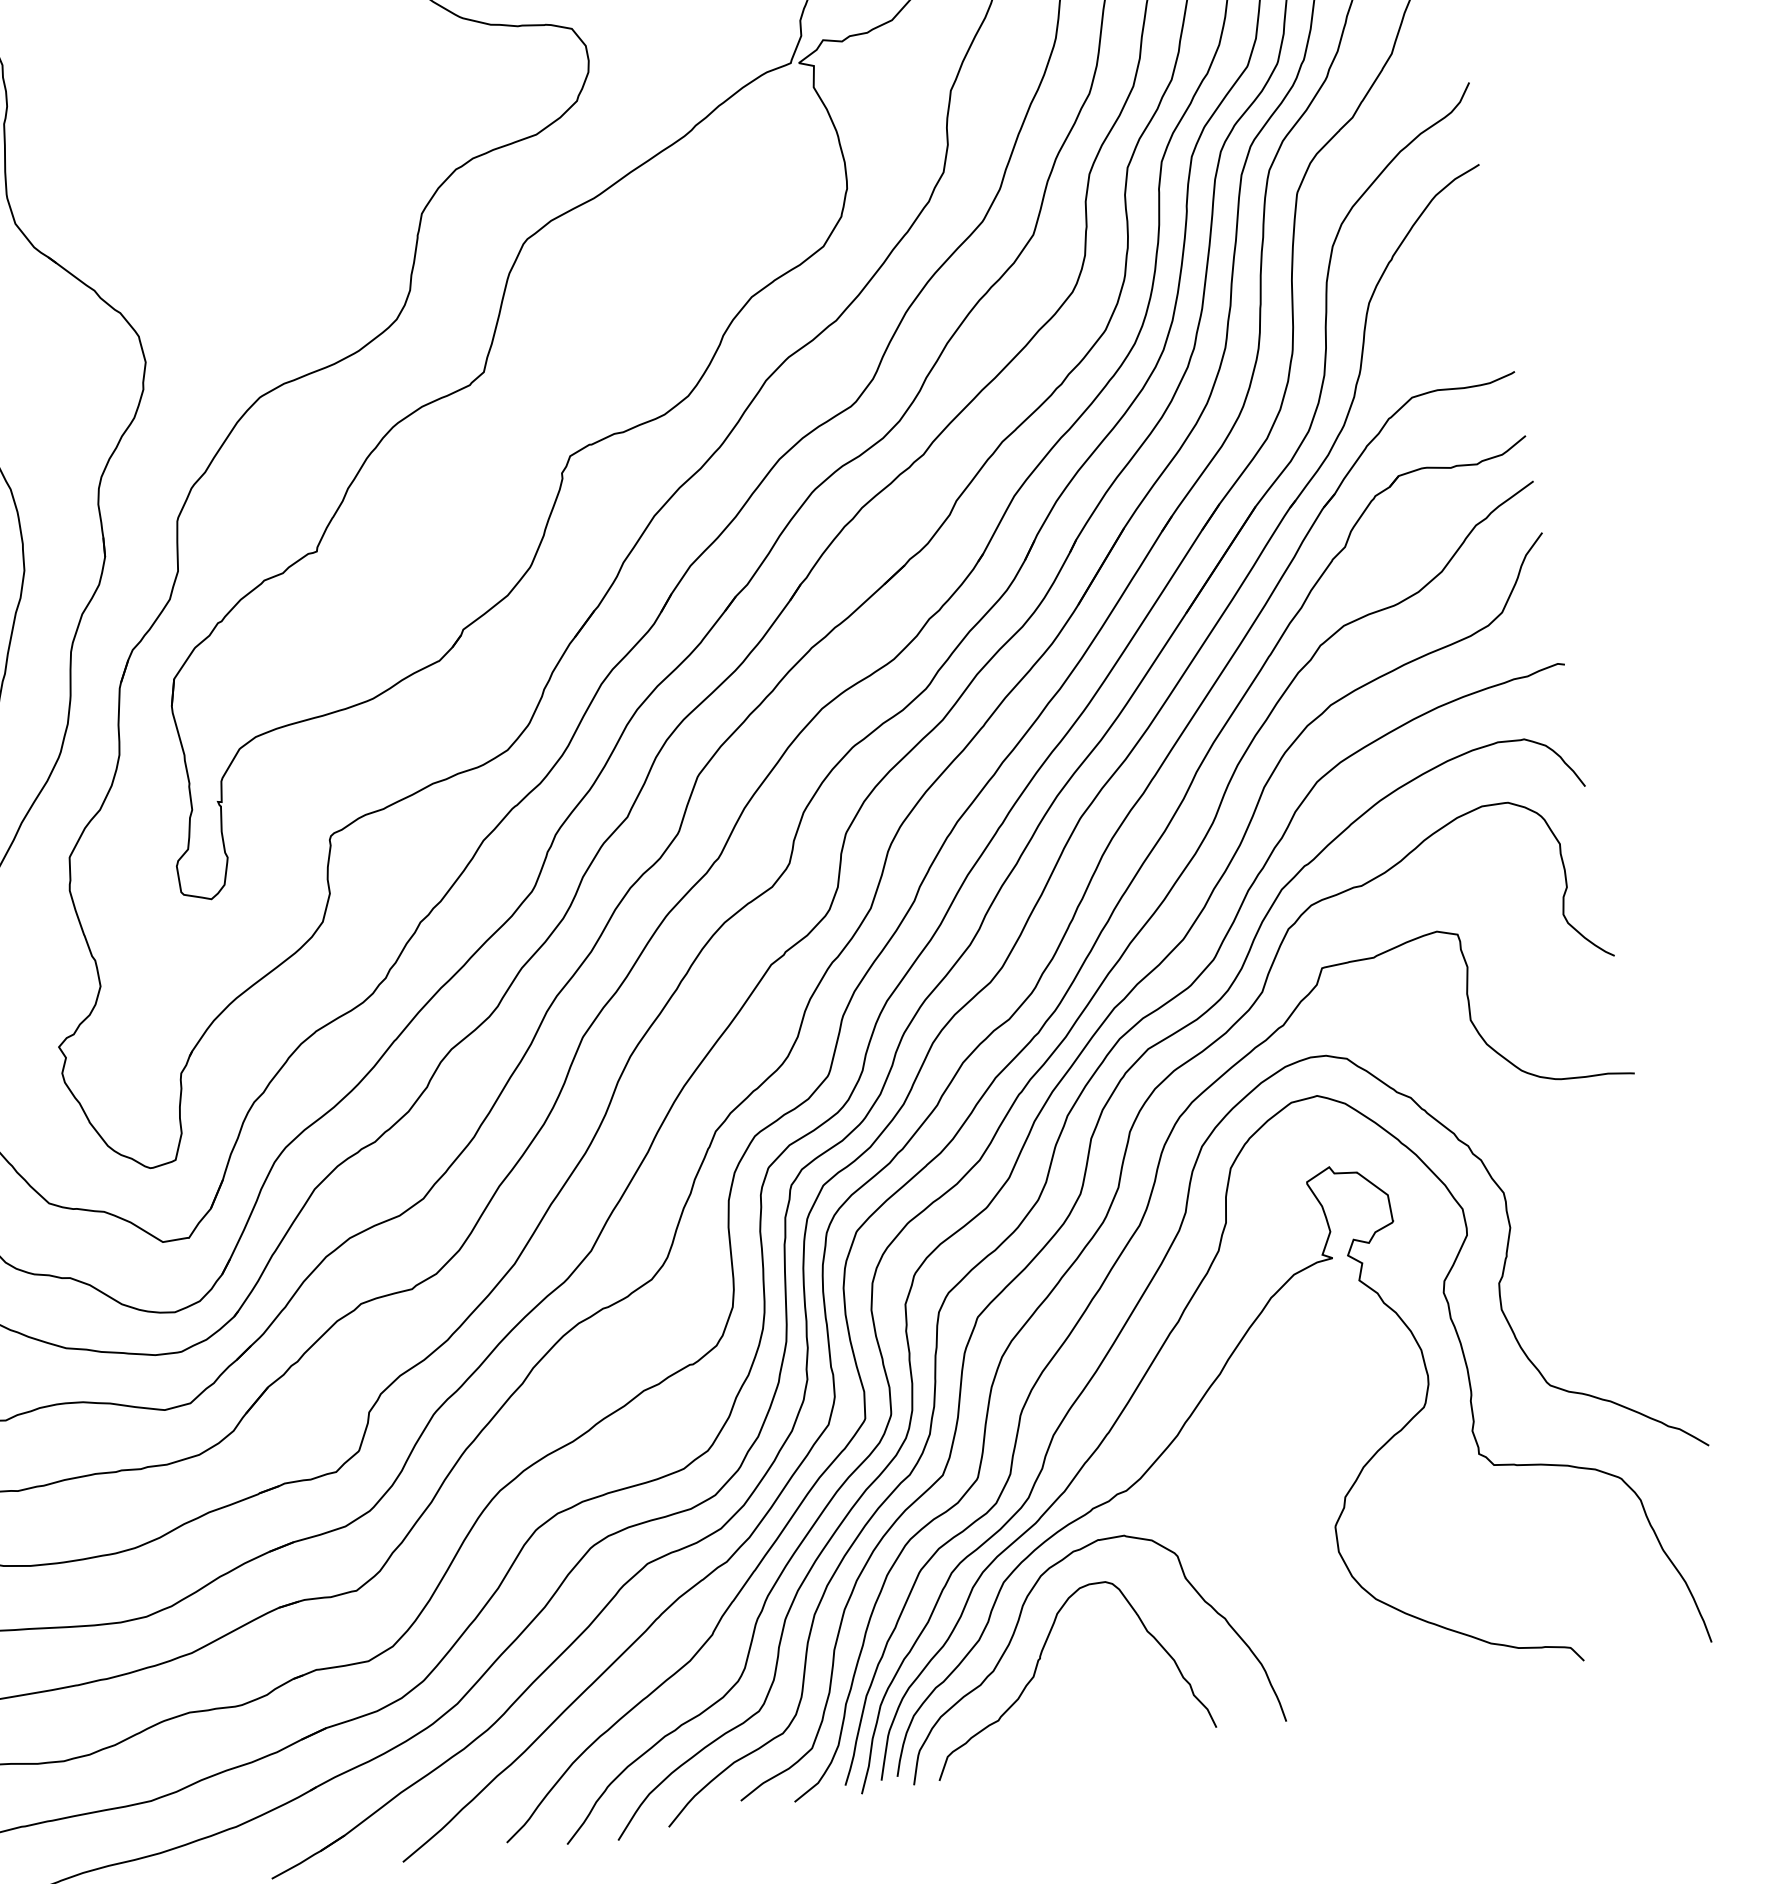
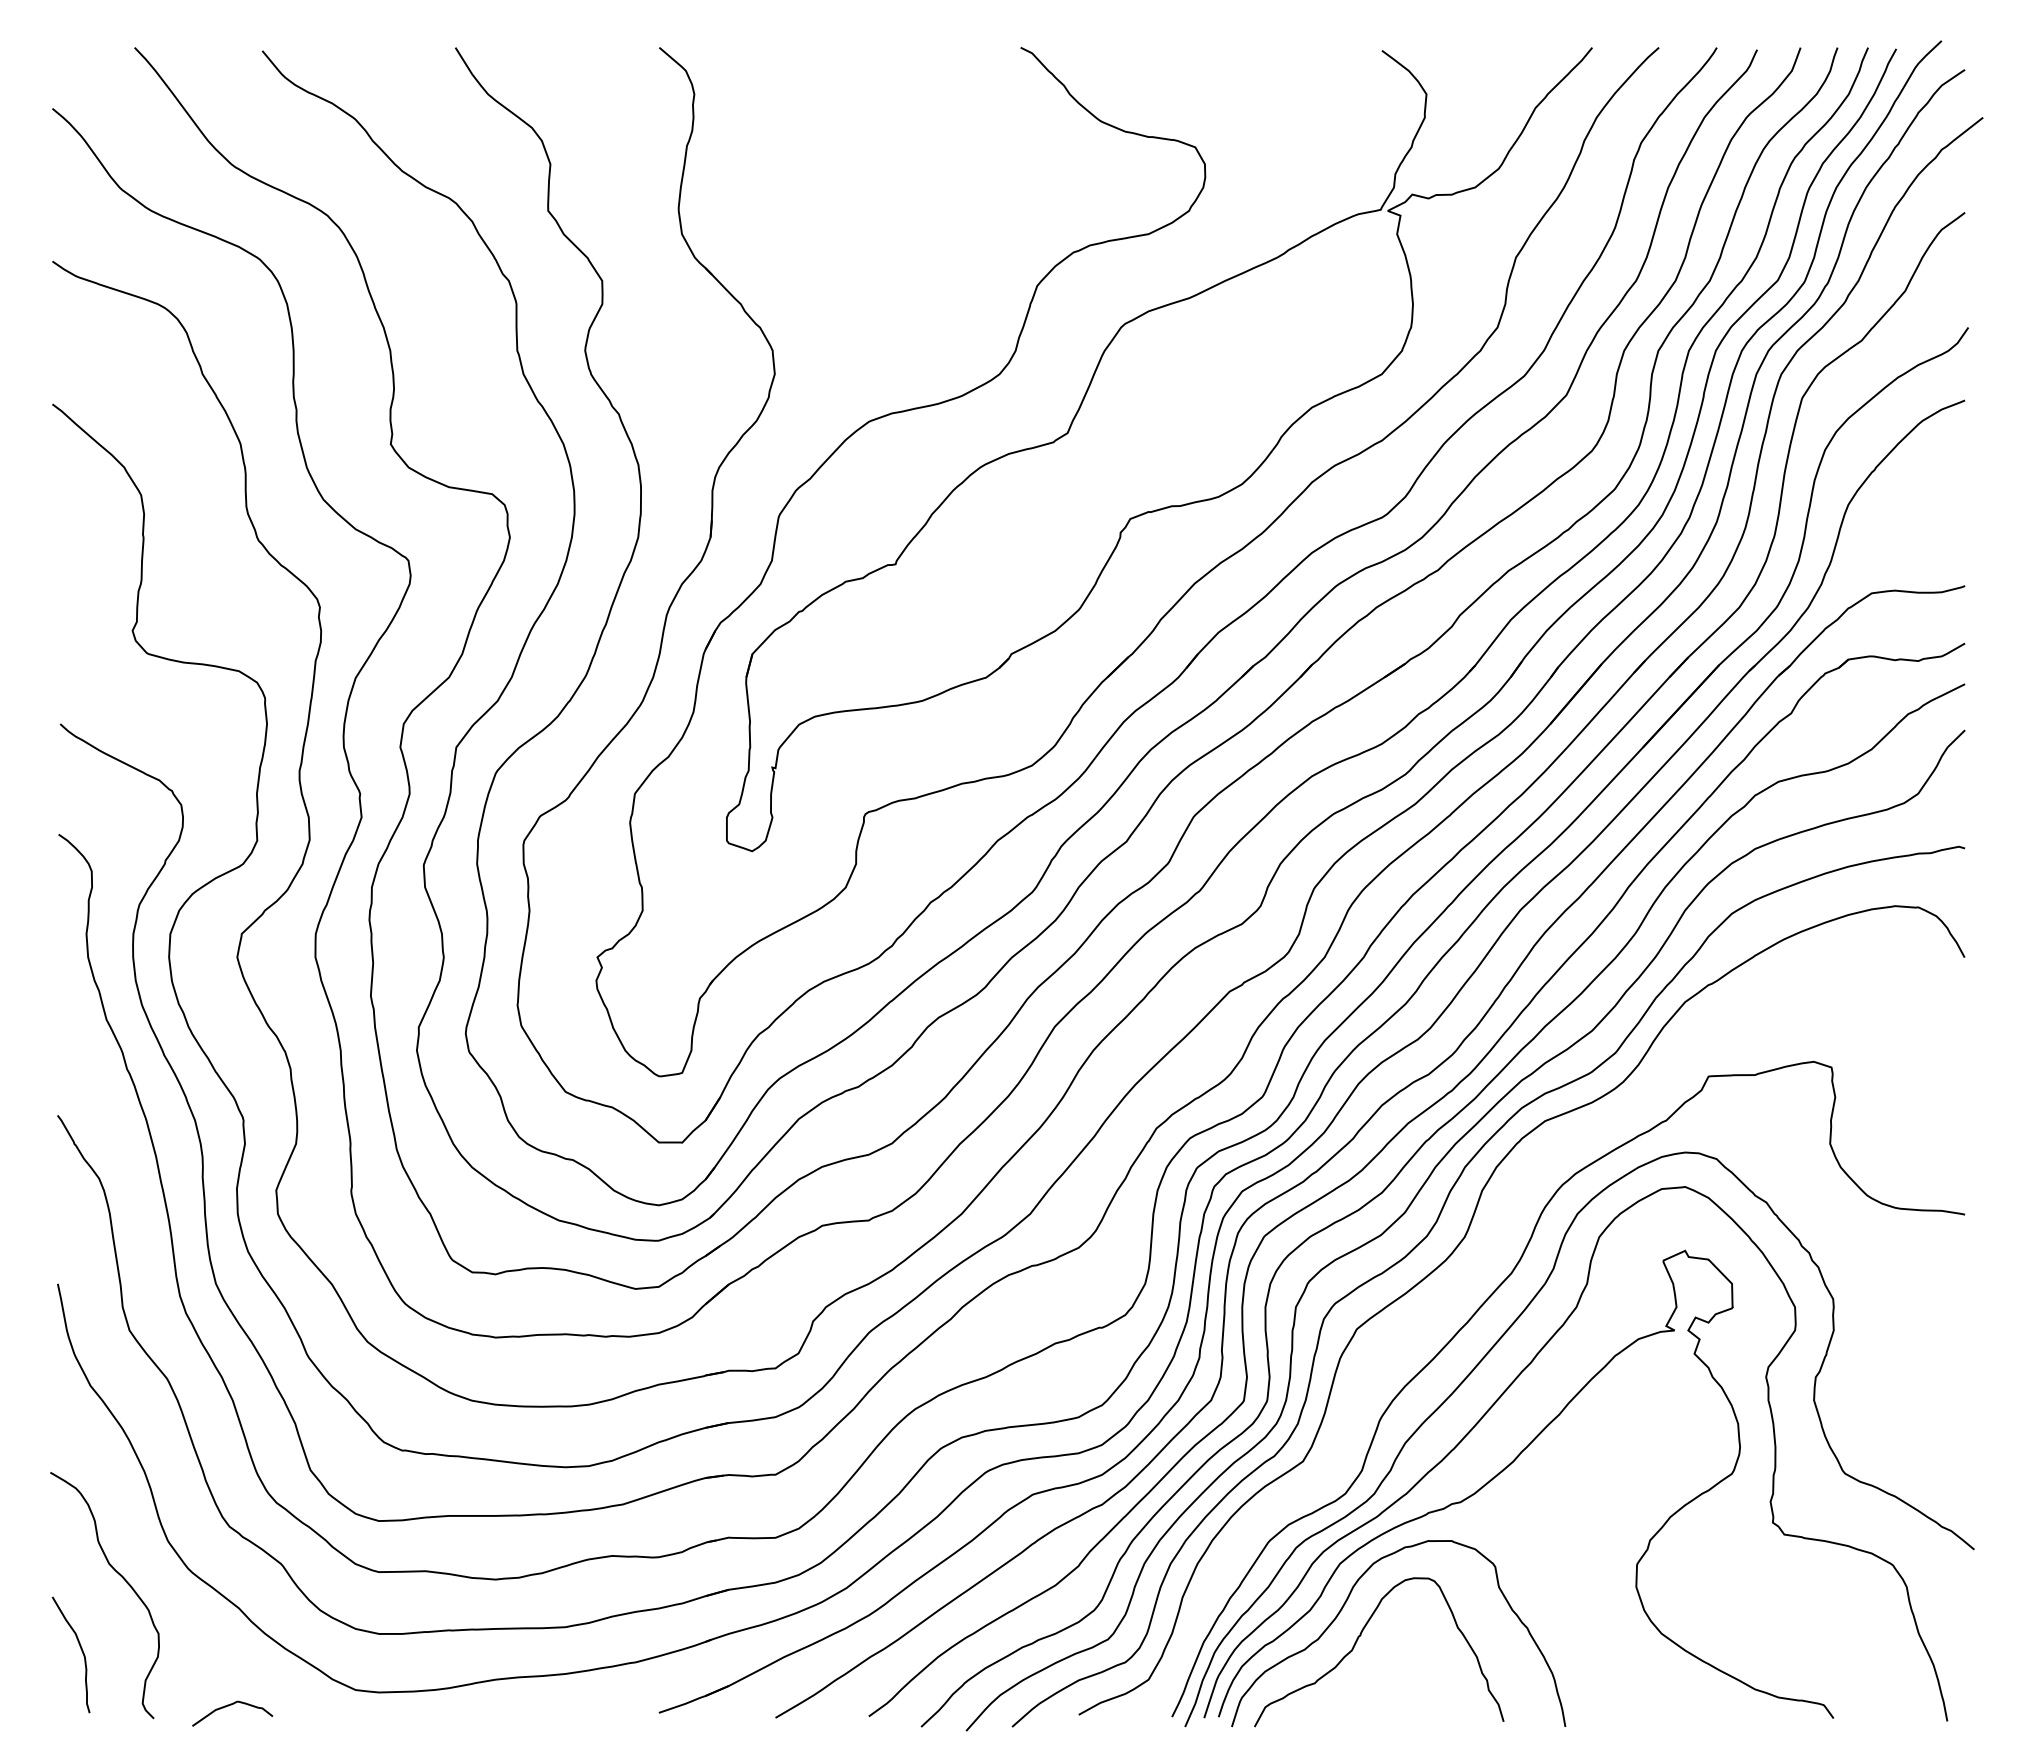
curve: (1099, 1230) -> (1475, 1271), removed

